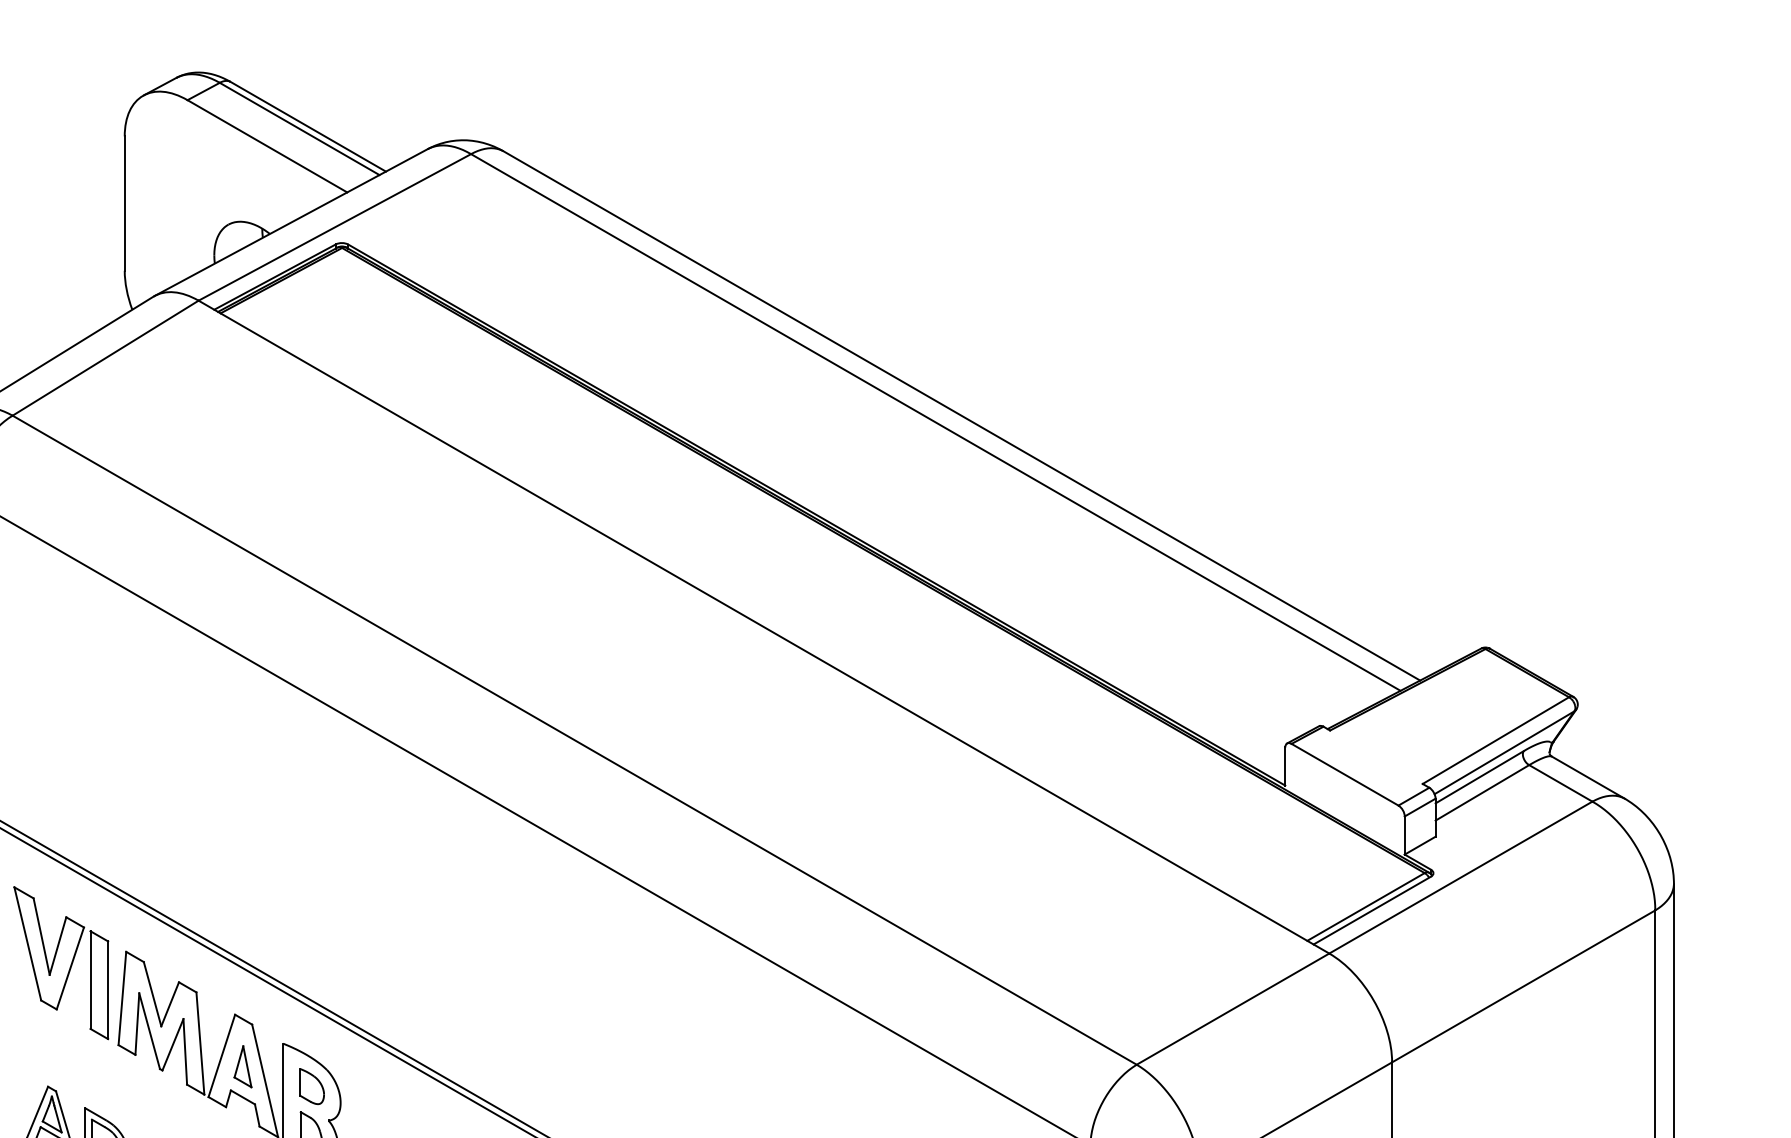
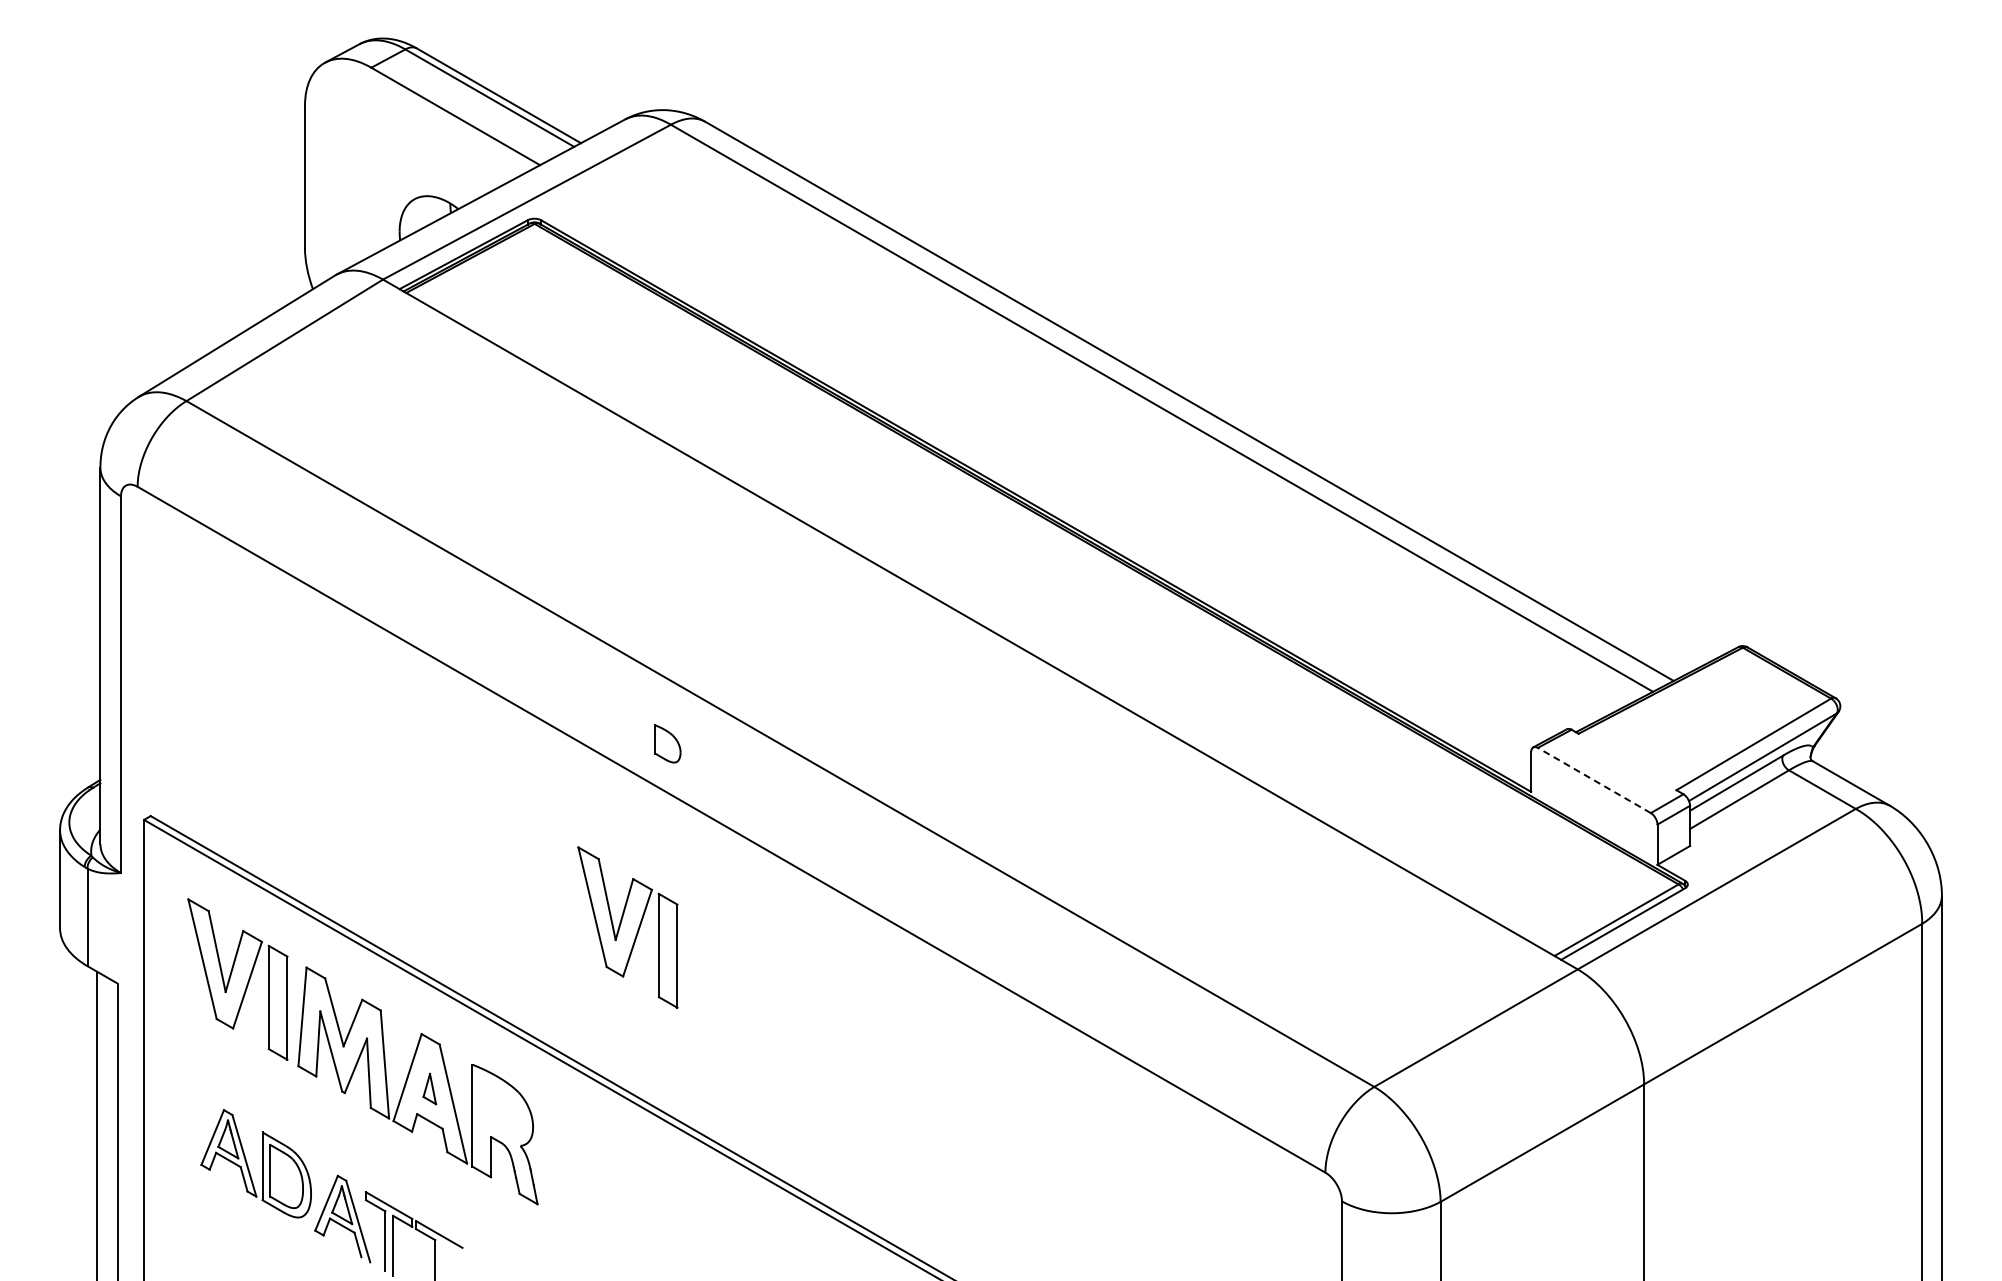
line: (1344, 774) -> (1593, 780), solid -> dashed
part: (429, 913) -> (627, 927), added
part: (242, 1066) -> (429, 1088), size x0.7
part: (311, 1086) -> (667, 743), moved

